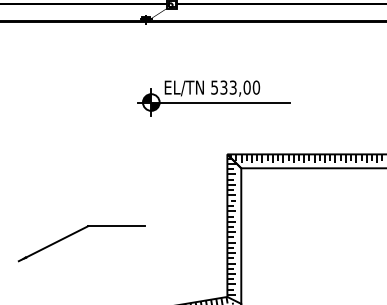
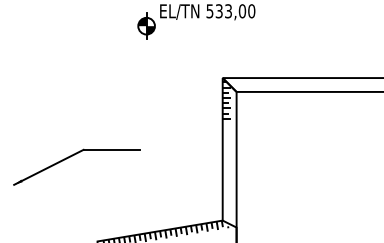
line: (214, 102) -> (209, 26), removed
hatch: (306, 158) -> (301, 82), removed
hatch: (231, 247) -> (226, 171), removed

